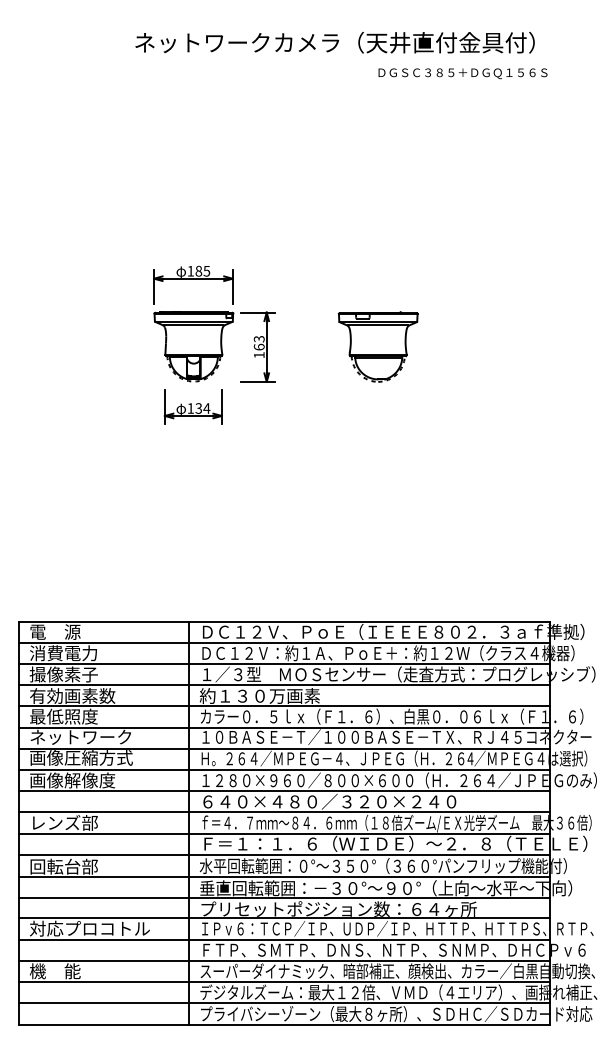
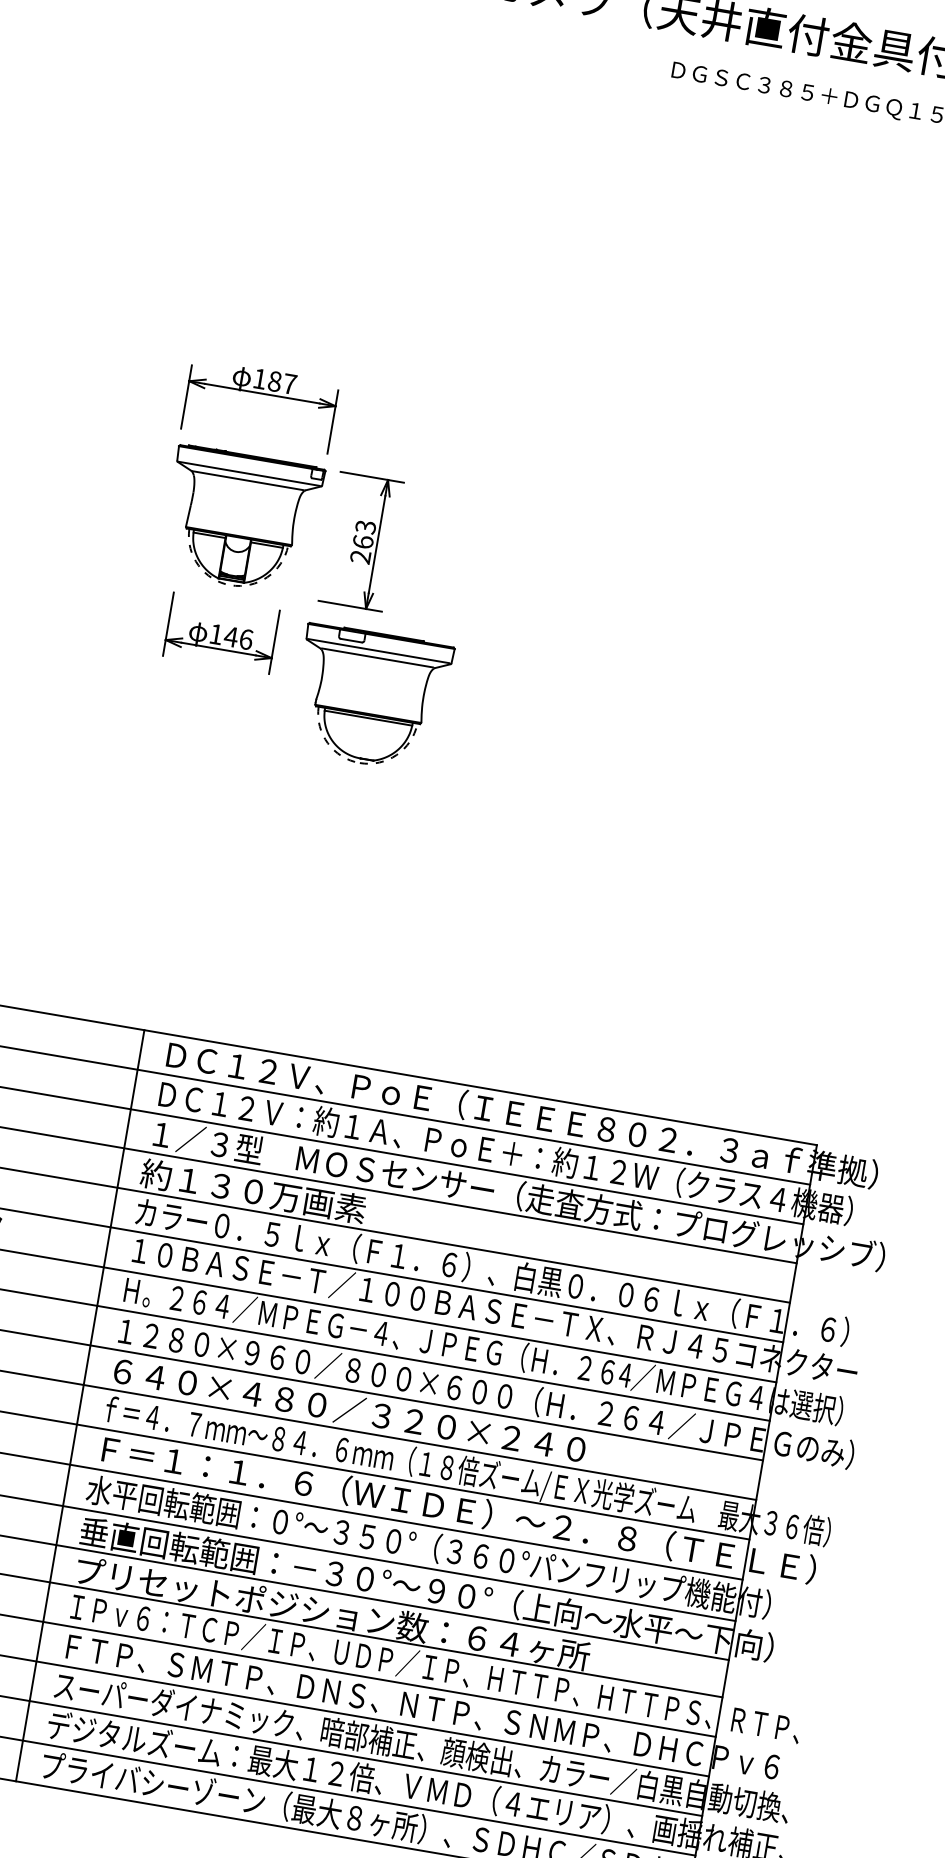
text: (206, 271) -> (289, 384), 185 -> 187
part: (377, 346) -> (369, 696), moved
text: (258, 355) -> (359, 557), 163 -> 263
text: (202, 408) -> (238, 638), 134 -> 146

